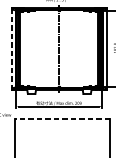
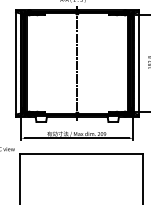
line: (11, 48) -> (15, 63), dashed -> solid
line: (62, 119) -> (81, 154), dashed -> solid

